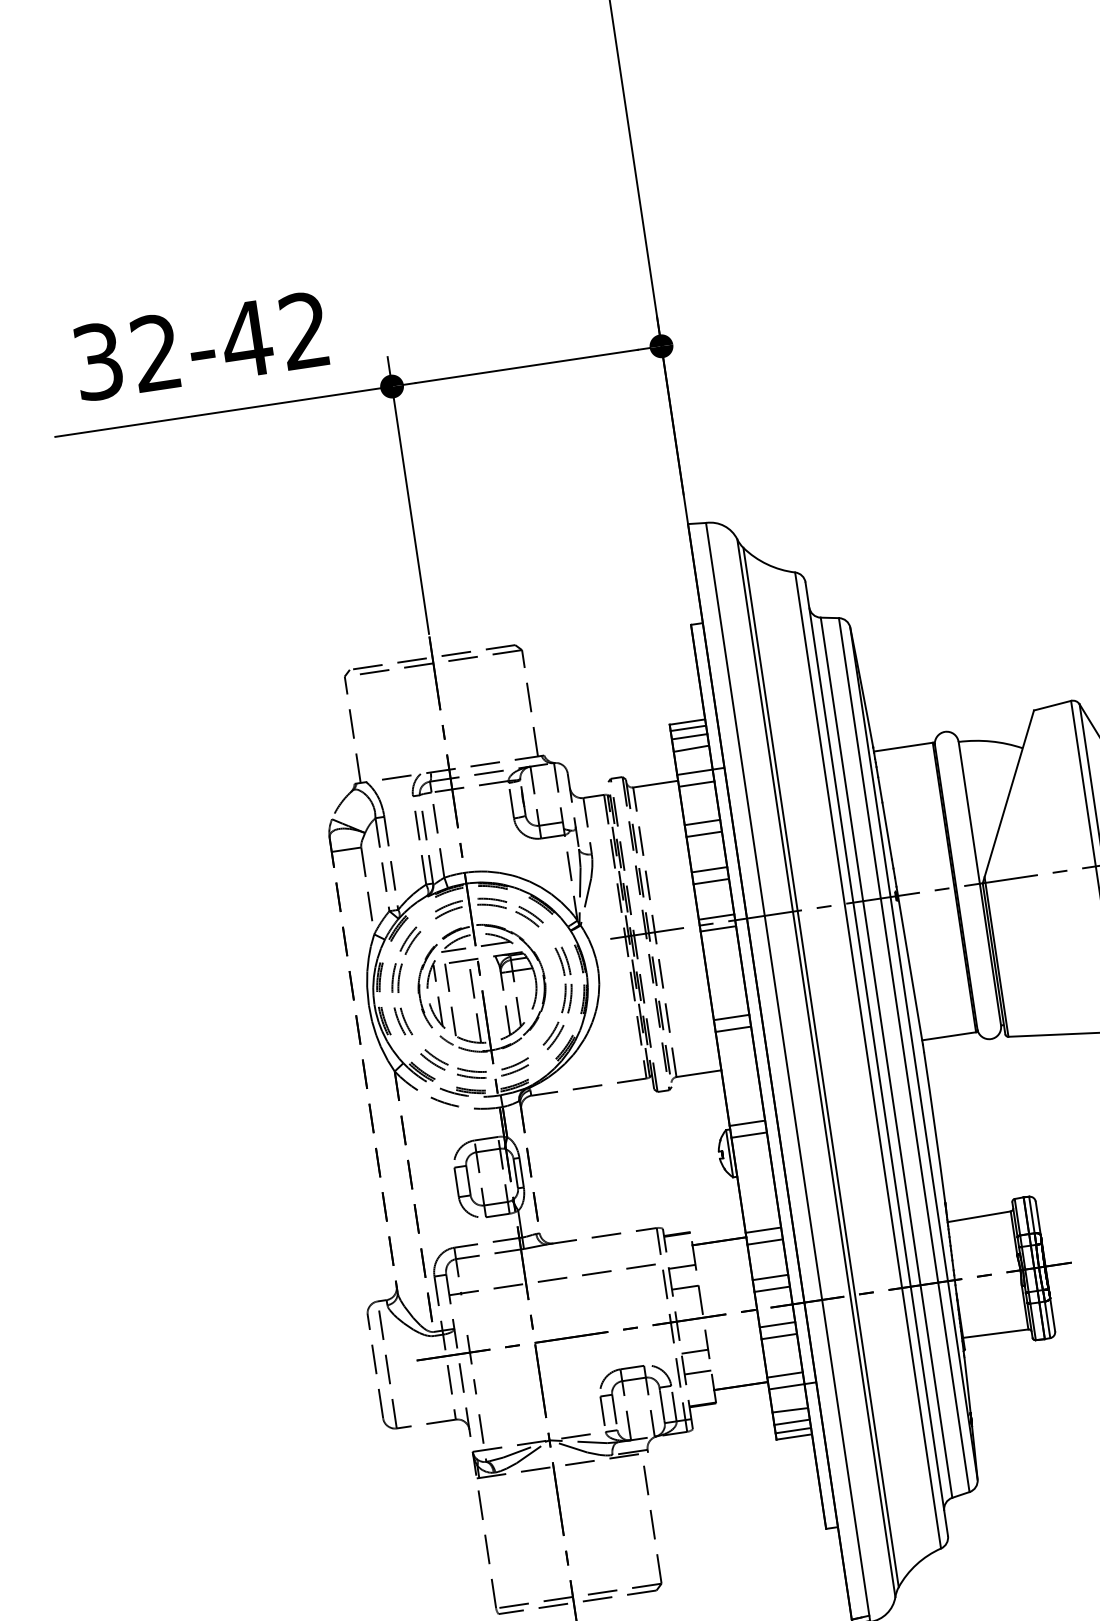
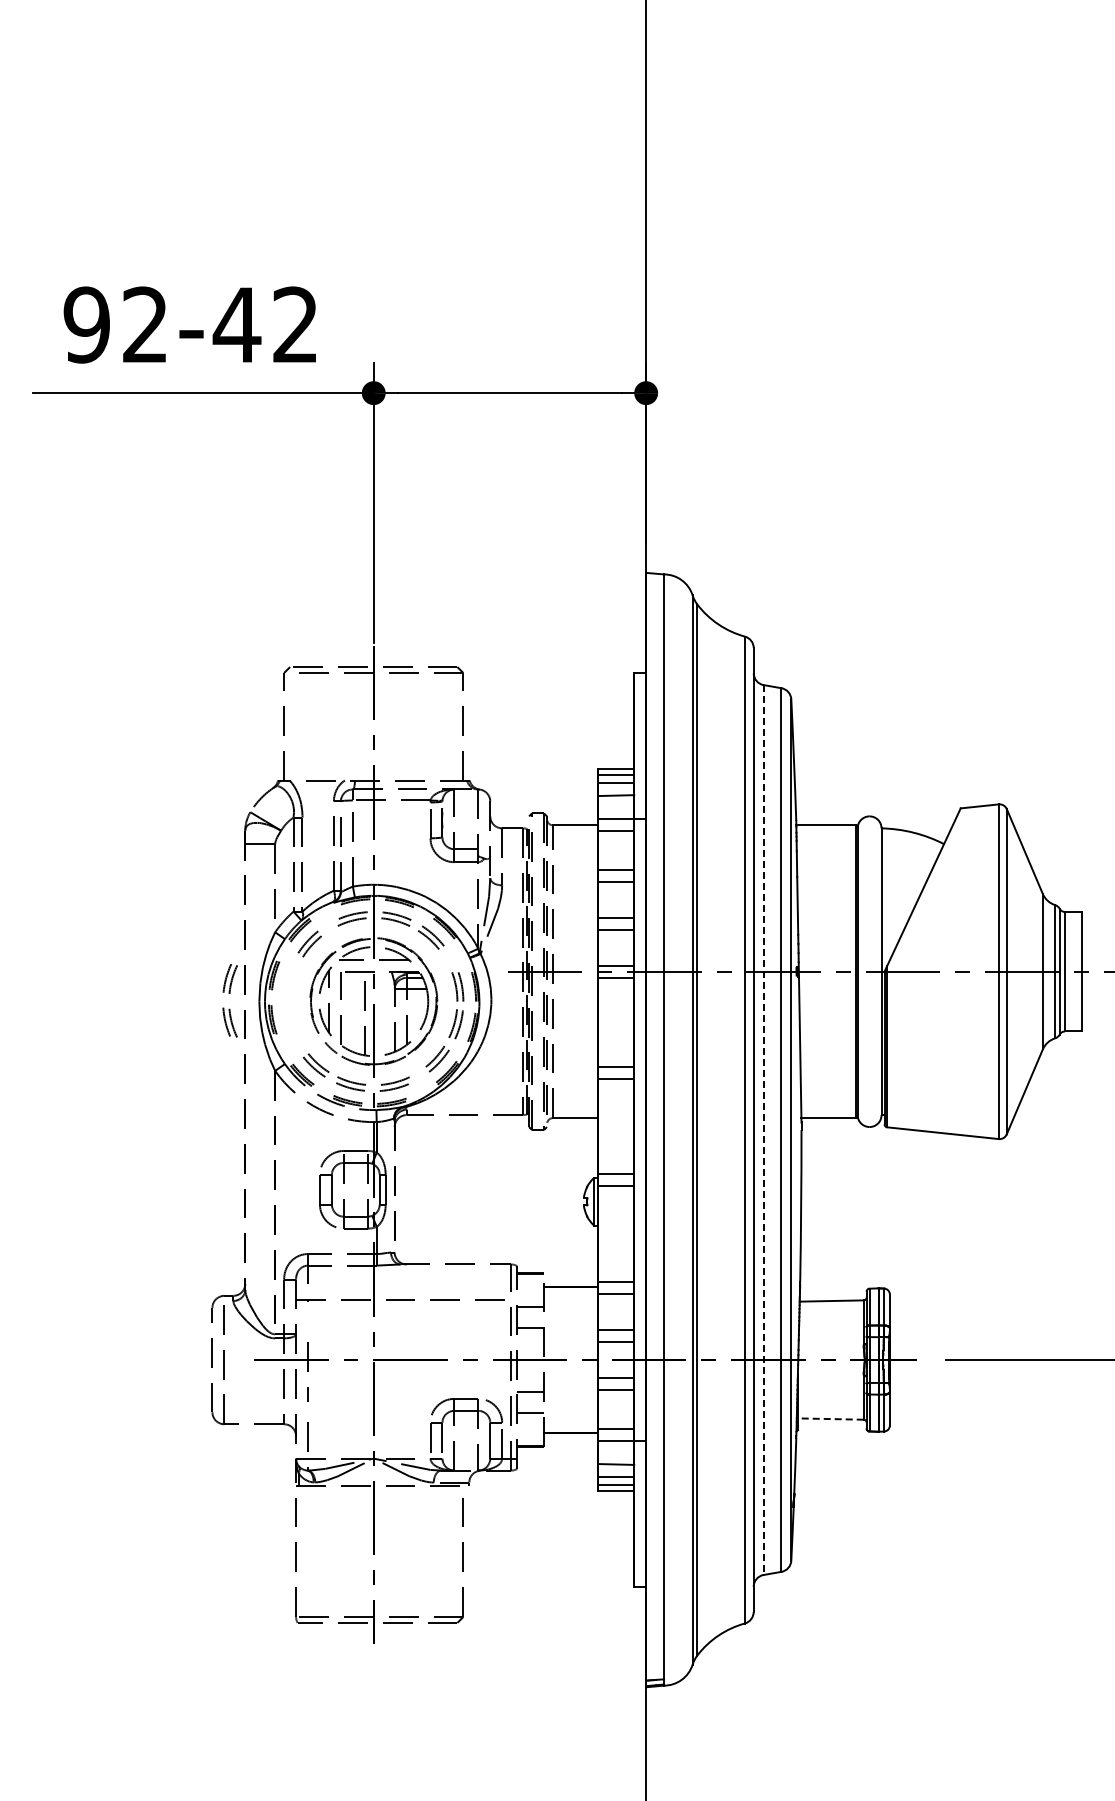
text: (97, 361) -> (86, 324), 32-42 -> 92-42
part: (398, 992) -> (229, 993), moved
line: (886, 1058) -> (763, 1130), solid -> dashed
line: (995, 1334) -> (830, 1419), solid -> dashed

